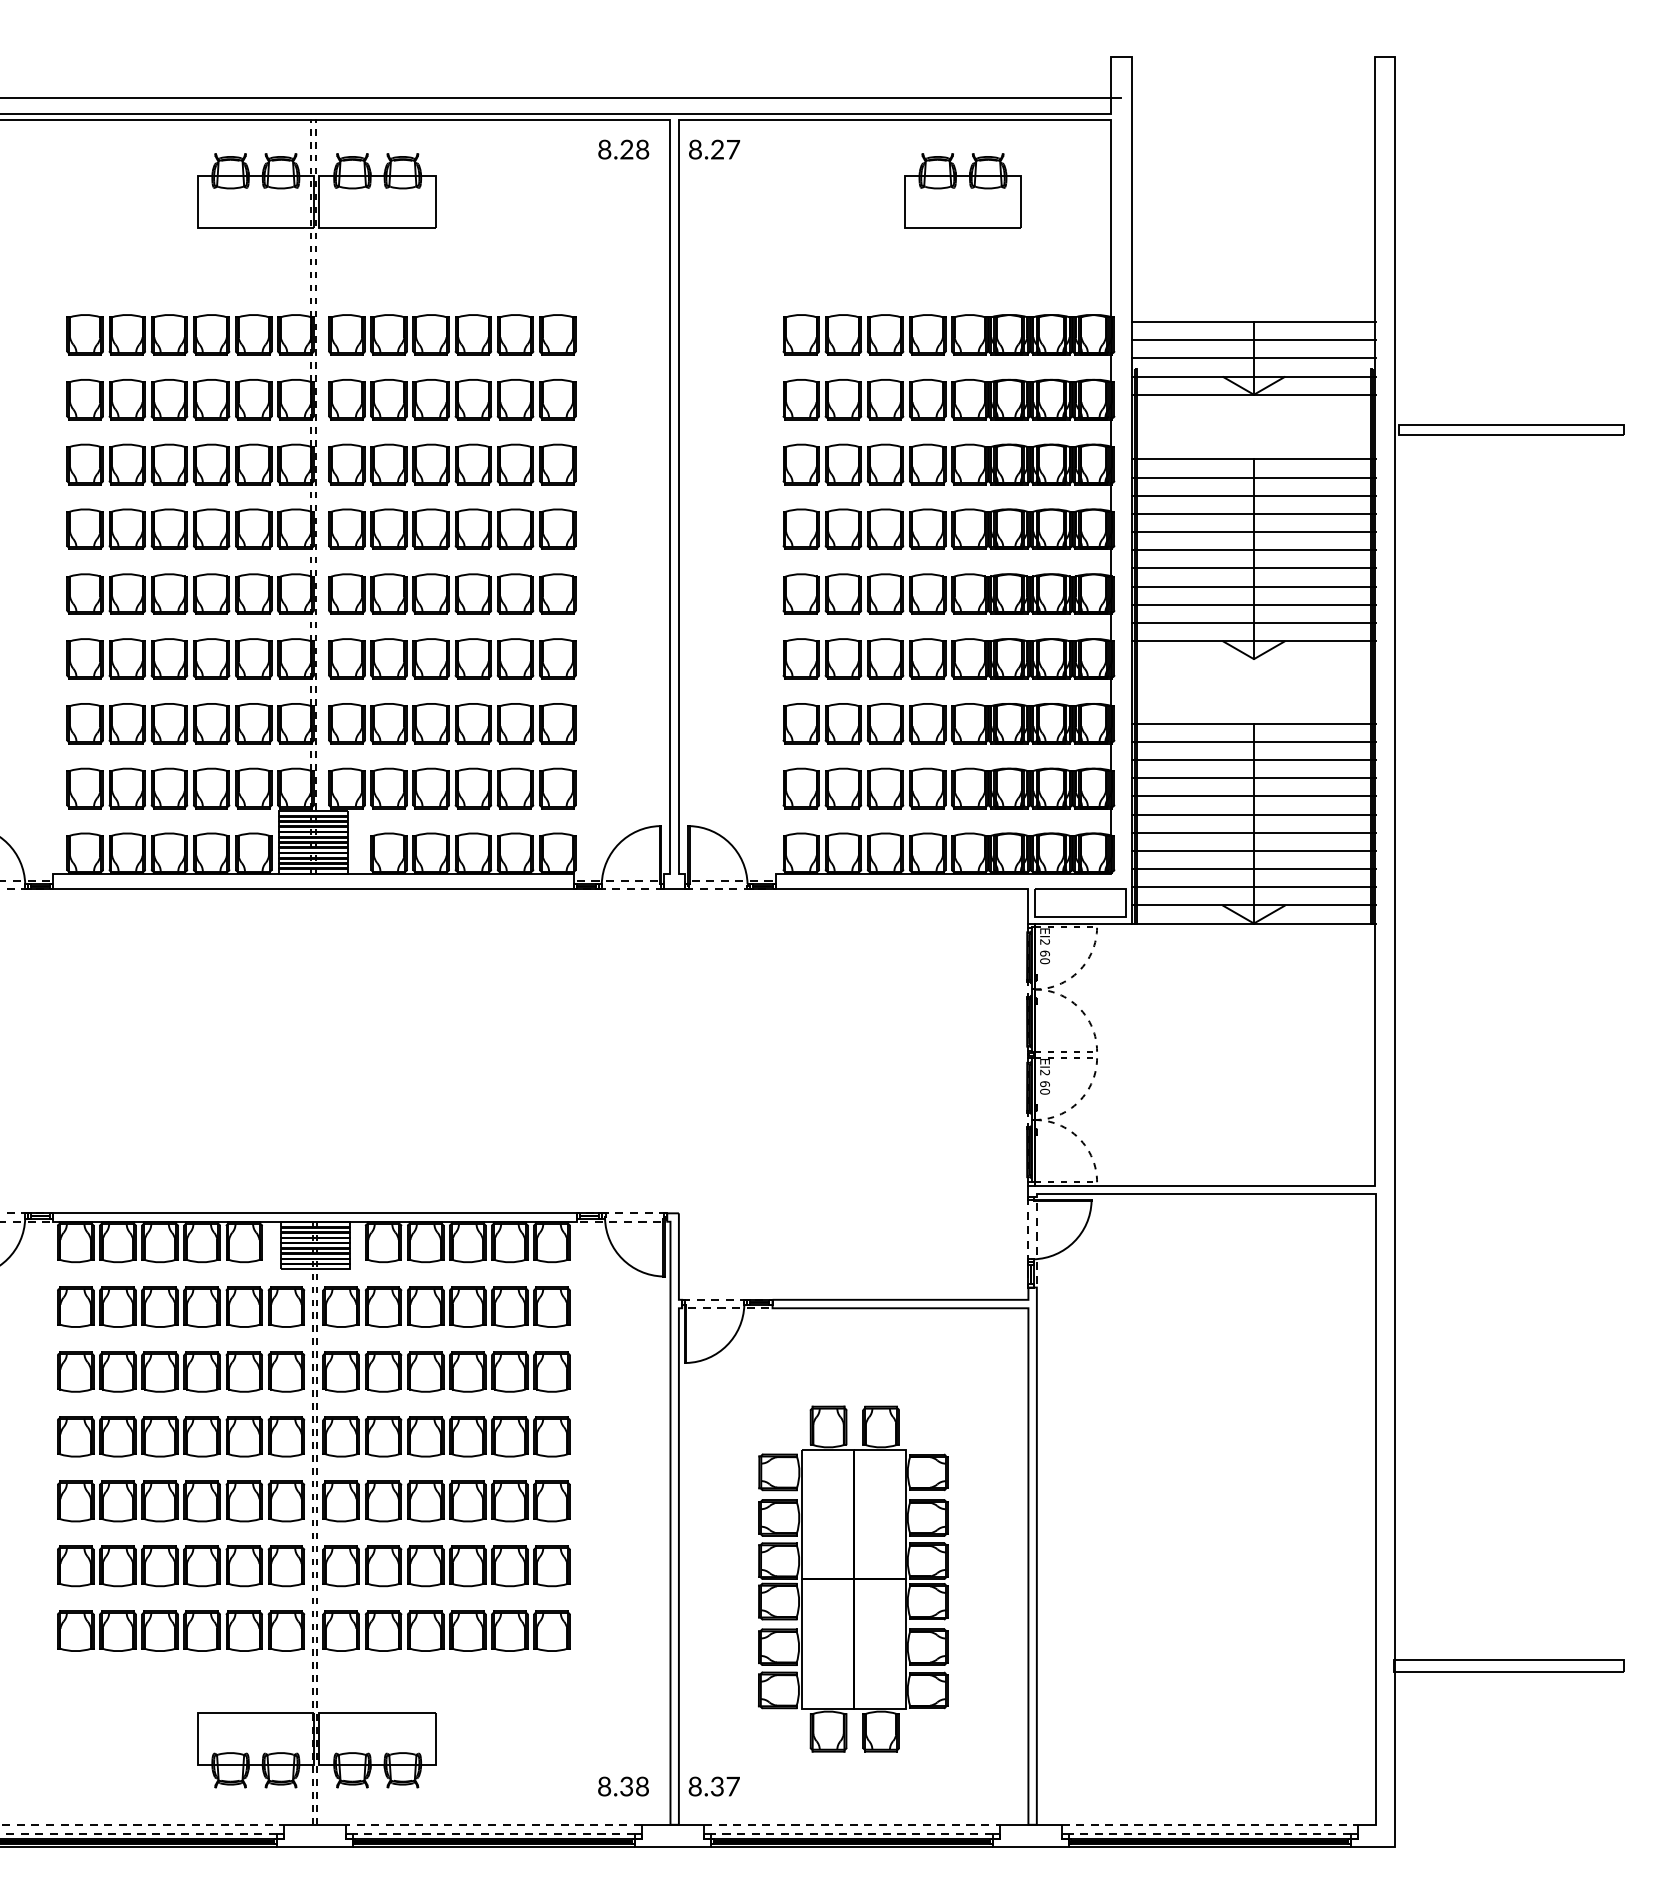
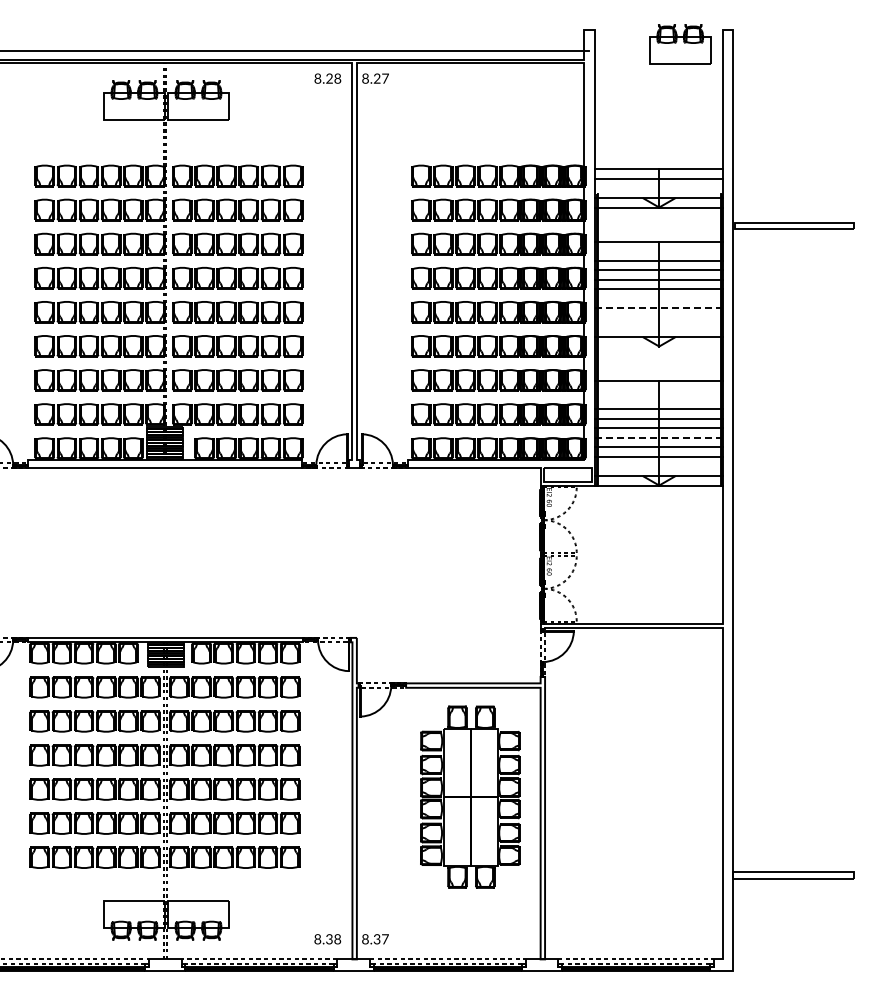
part: (963, 191) -> (680, 44), moved
line: (1254, 358) -> (659, 188), removed
line: (1254, 478) -> (659, 251), removed
line: (1254, 567) -> (659, 298), removed
line: (1254, 586) -> (659, 308), solid -> dashed
line: (1254, 603) -> (659, 317), removed
line: (1254, 622) -> (659, 327), removed
line: (1254, 742) -> (659, 390), removed
line: (1254, 759) -> (659, 399), removed
line: (1254, 832) -> (659, 437), solid -> dashed
line: (1254, 887) -> (659, 466), removed
part: (853, 1577) -> (470, 796), moved

